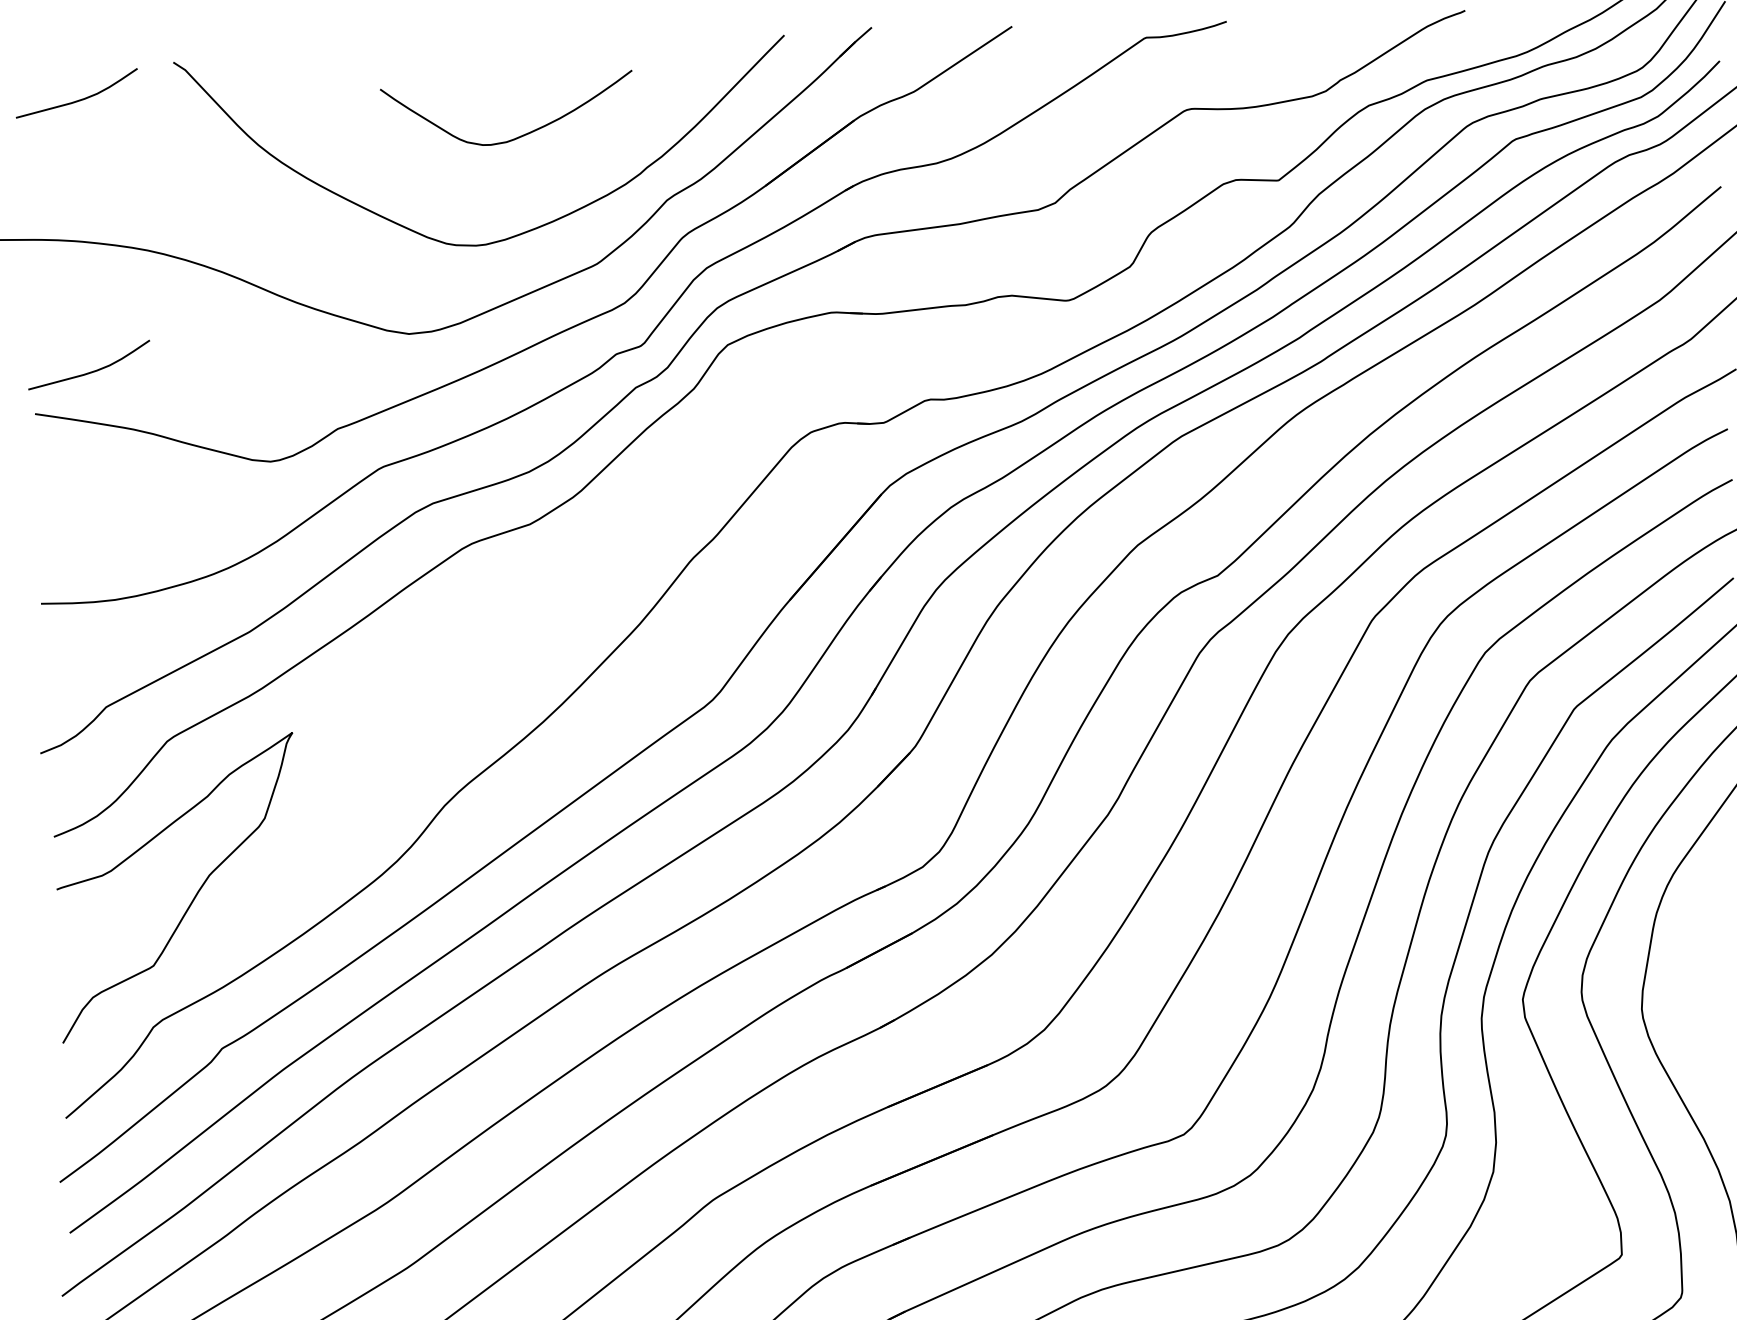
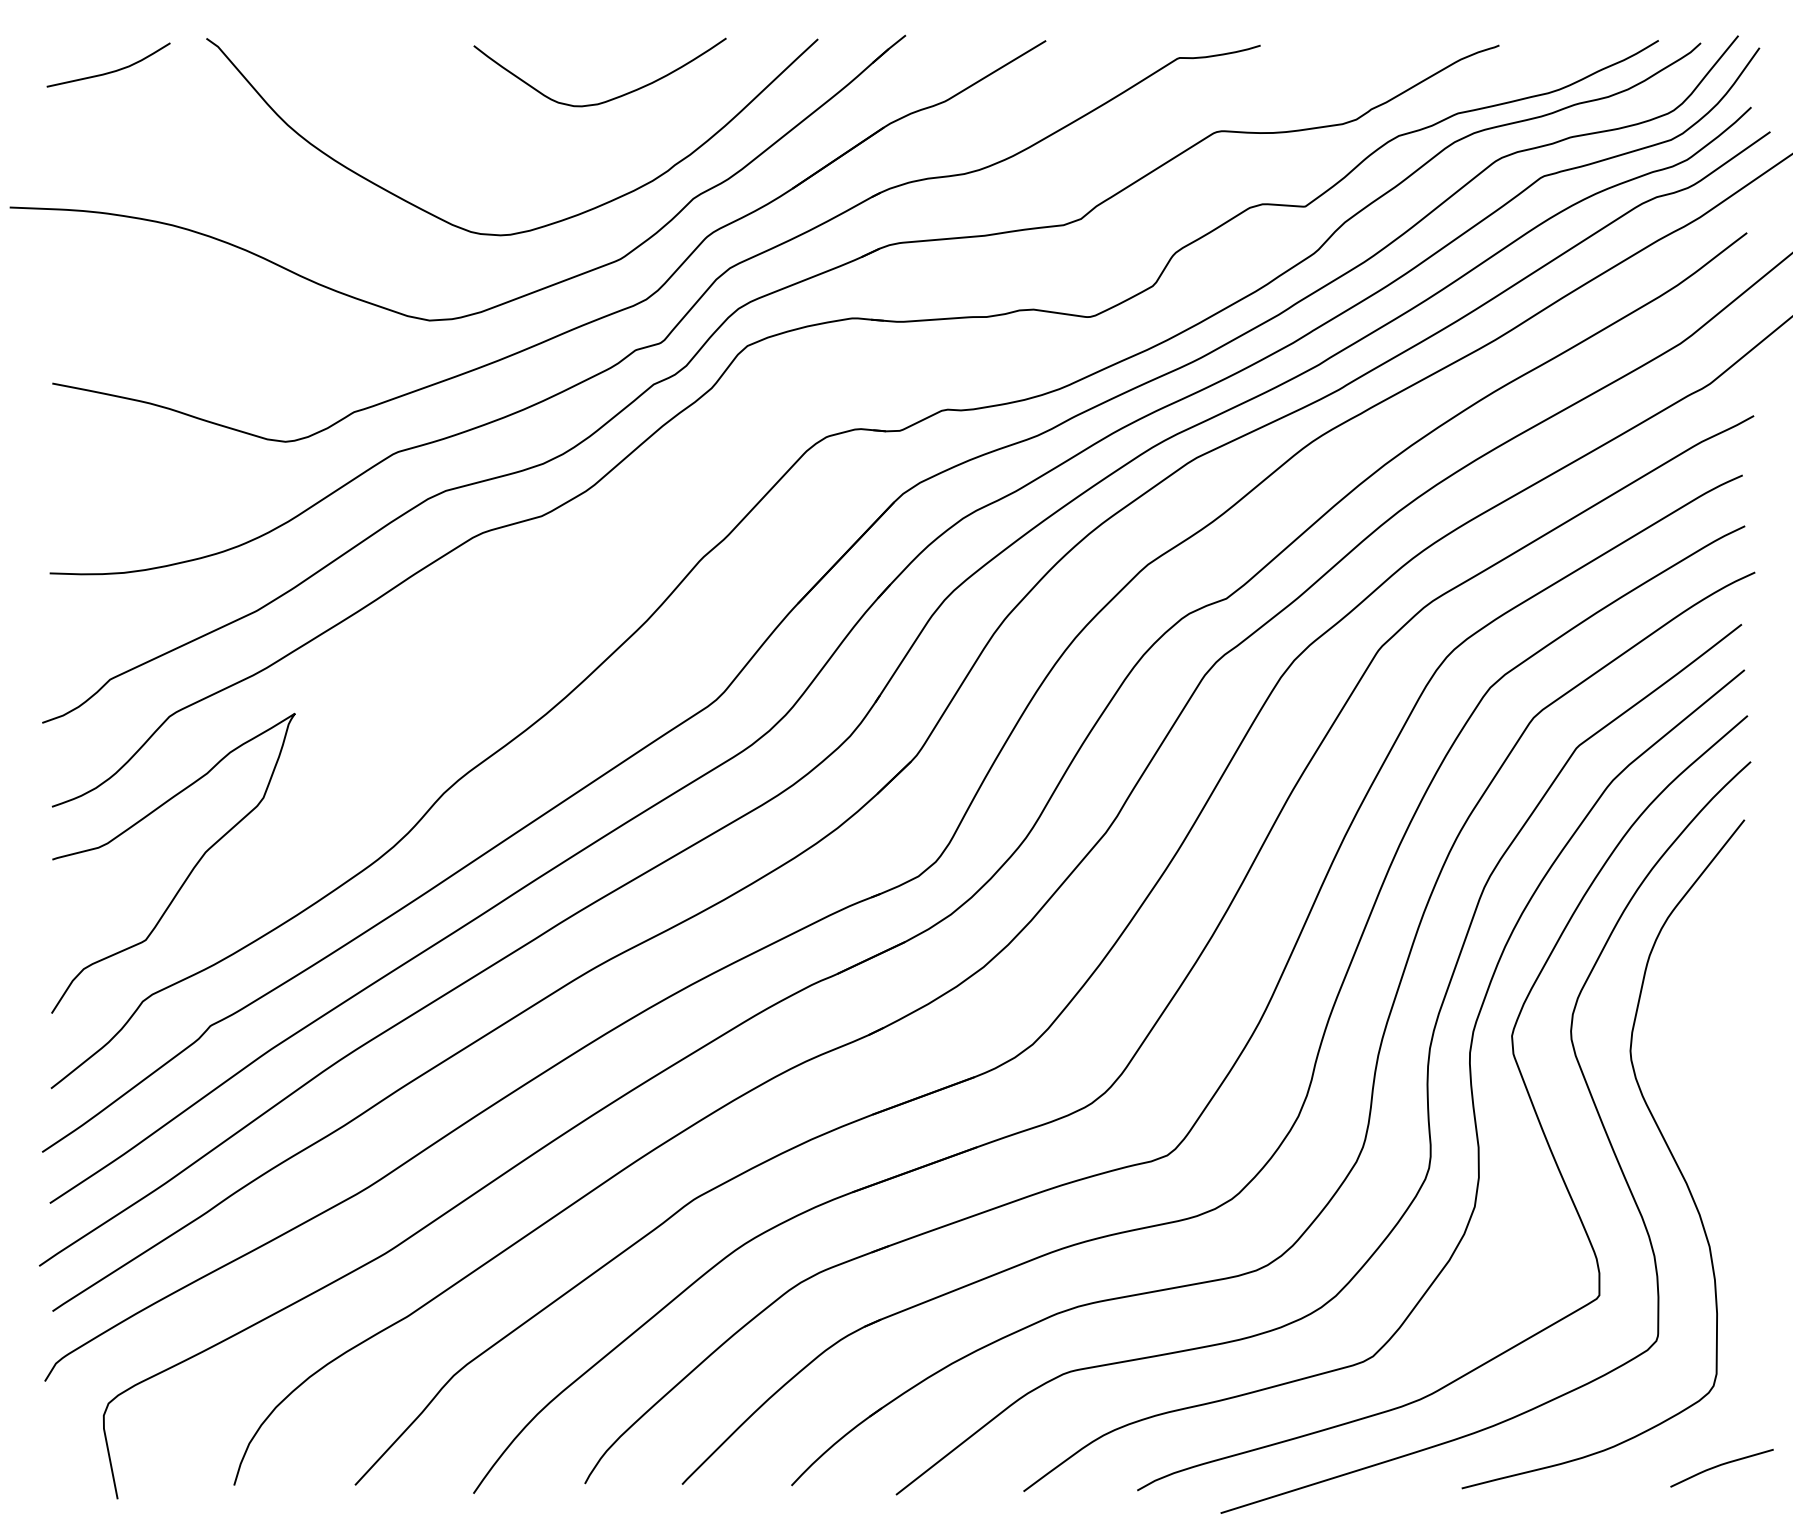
curve: (517, 136) -> (608, 99), moved
curve: (90, 371) -> (109, 343), removed

